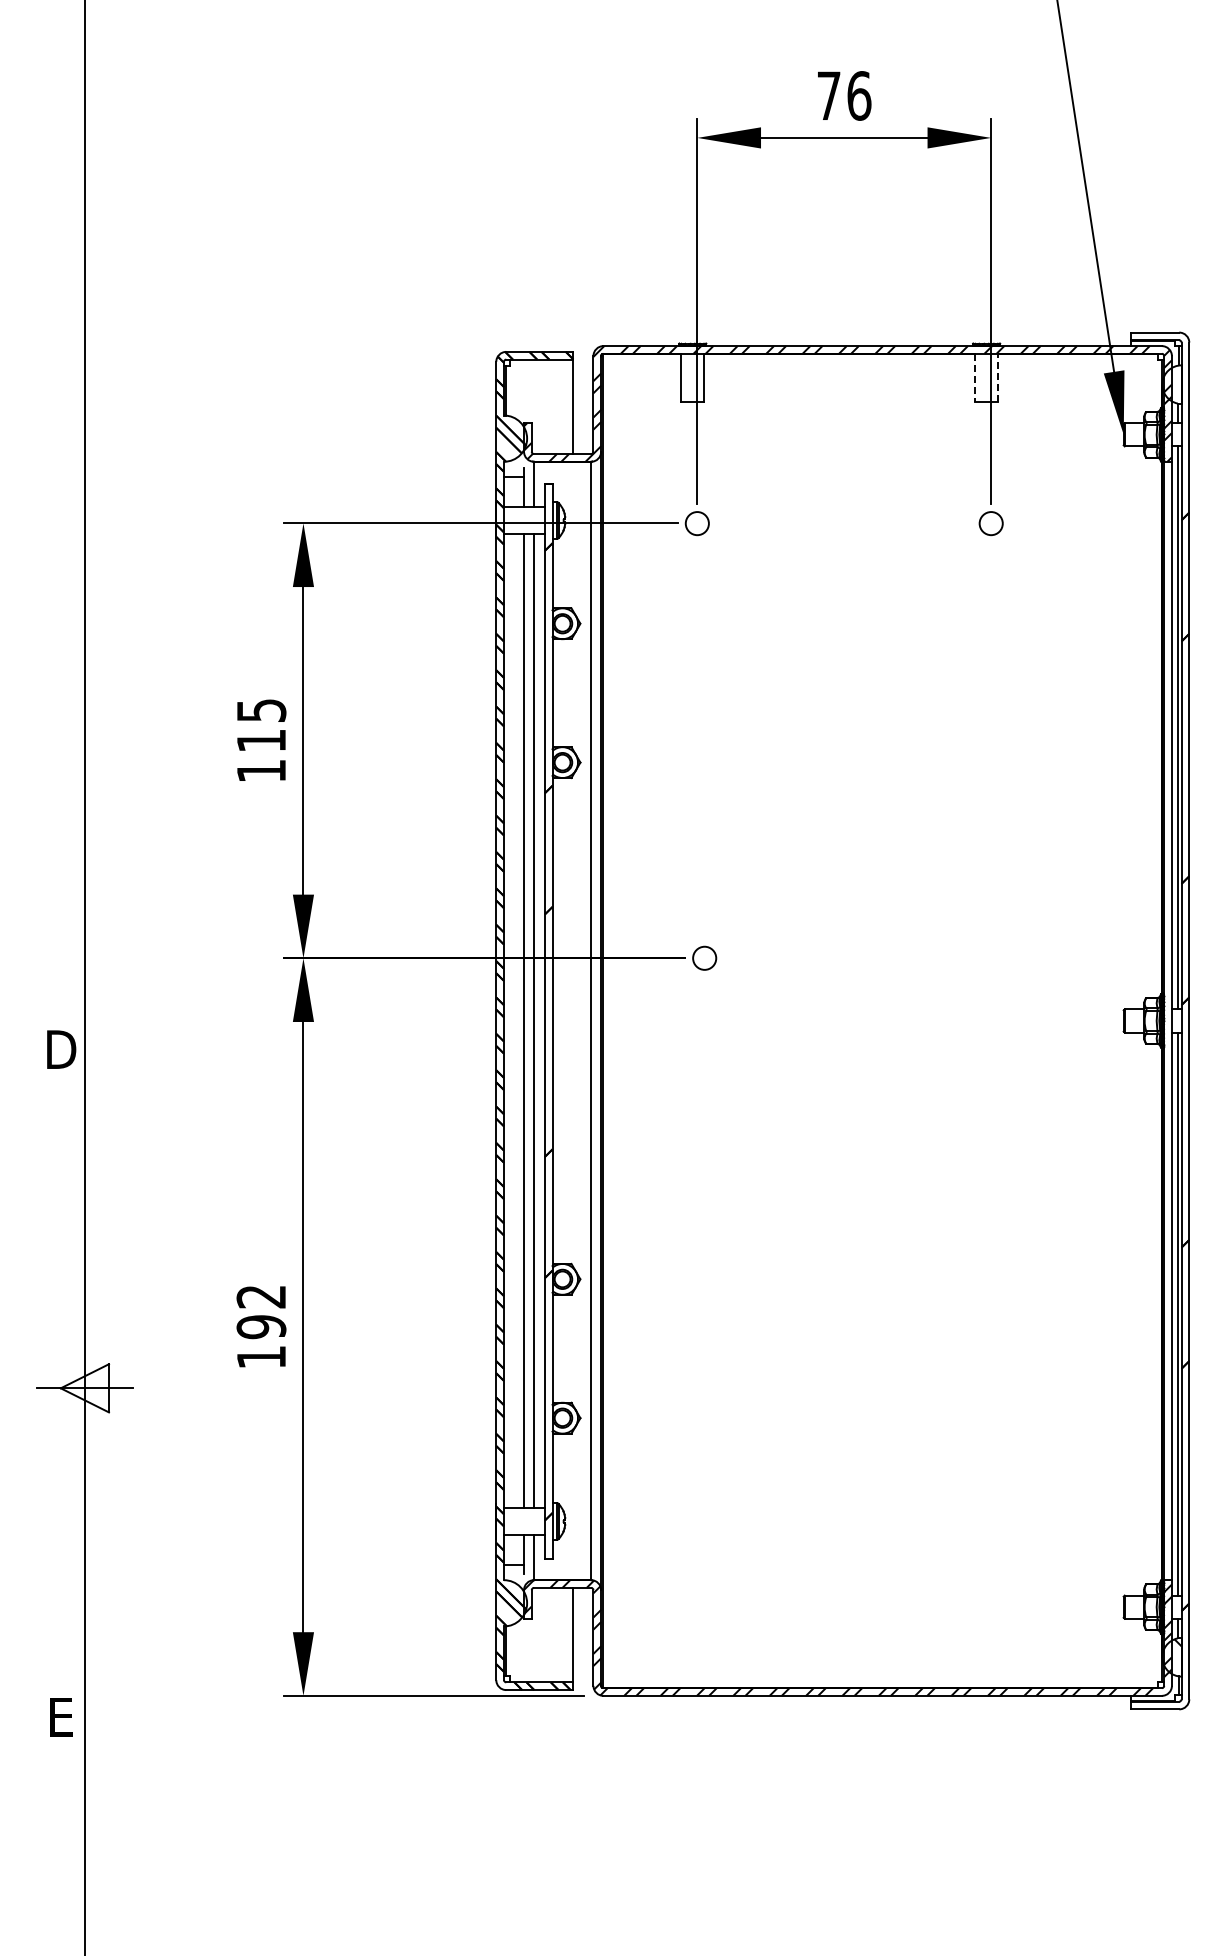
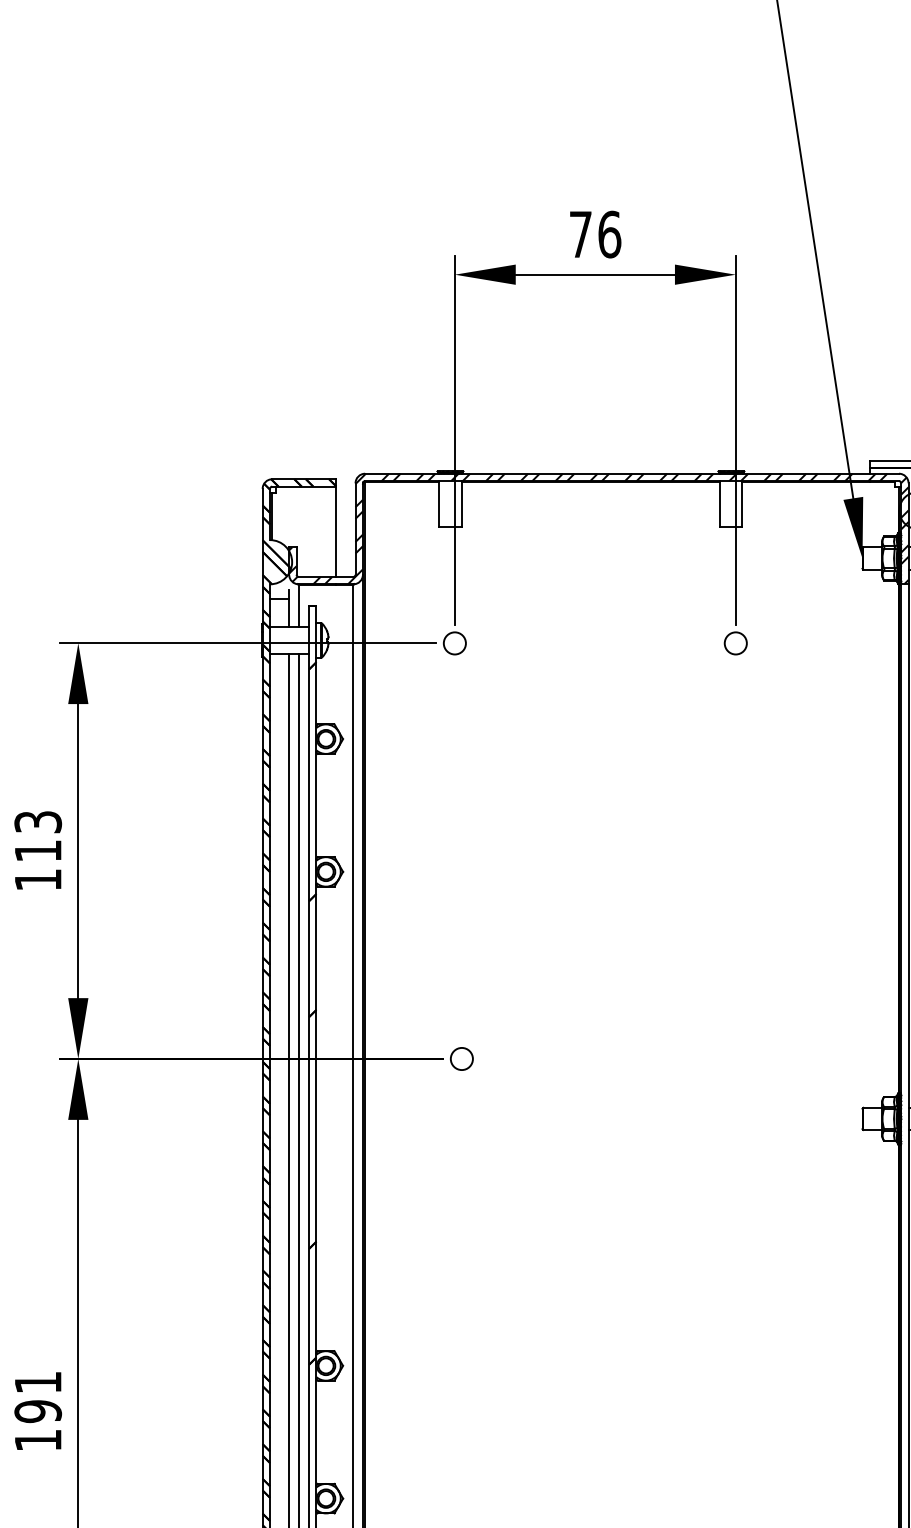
line: (975, 377) -> (720, 503), dashed -> solid
line: (998, 377) -> (742, 503), dashed -> solid
text: (260, 710) -> (37, 822), 115 -> 113
text: (260, 1297) -> (37, 1383), 192 -> 191

